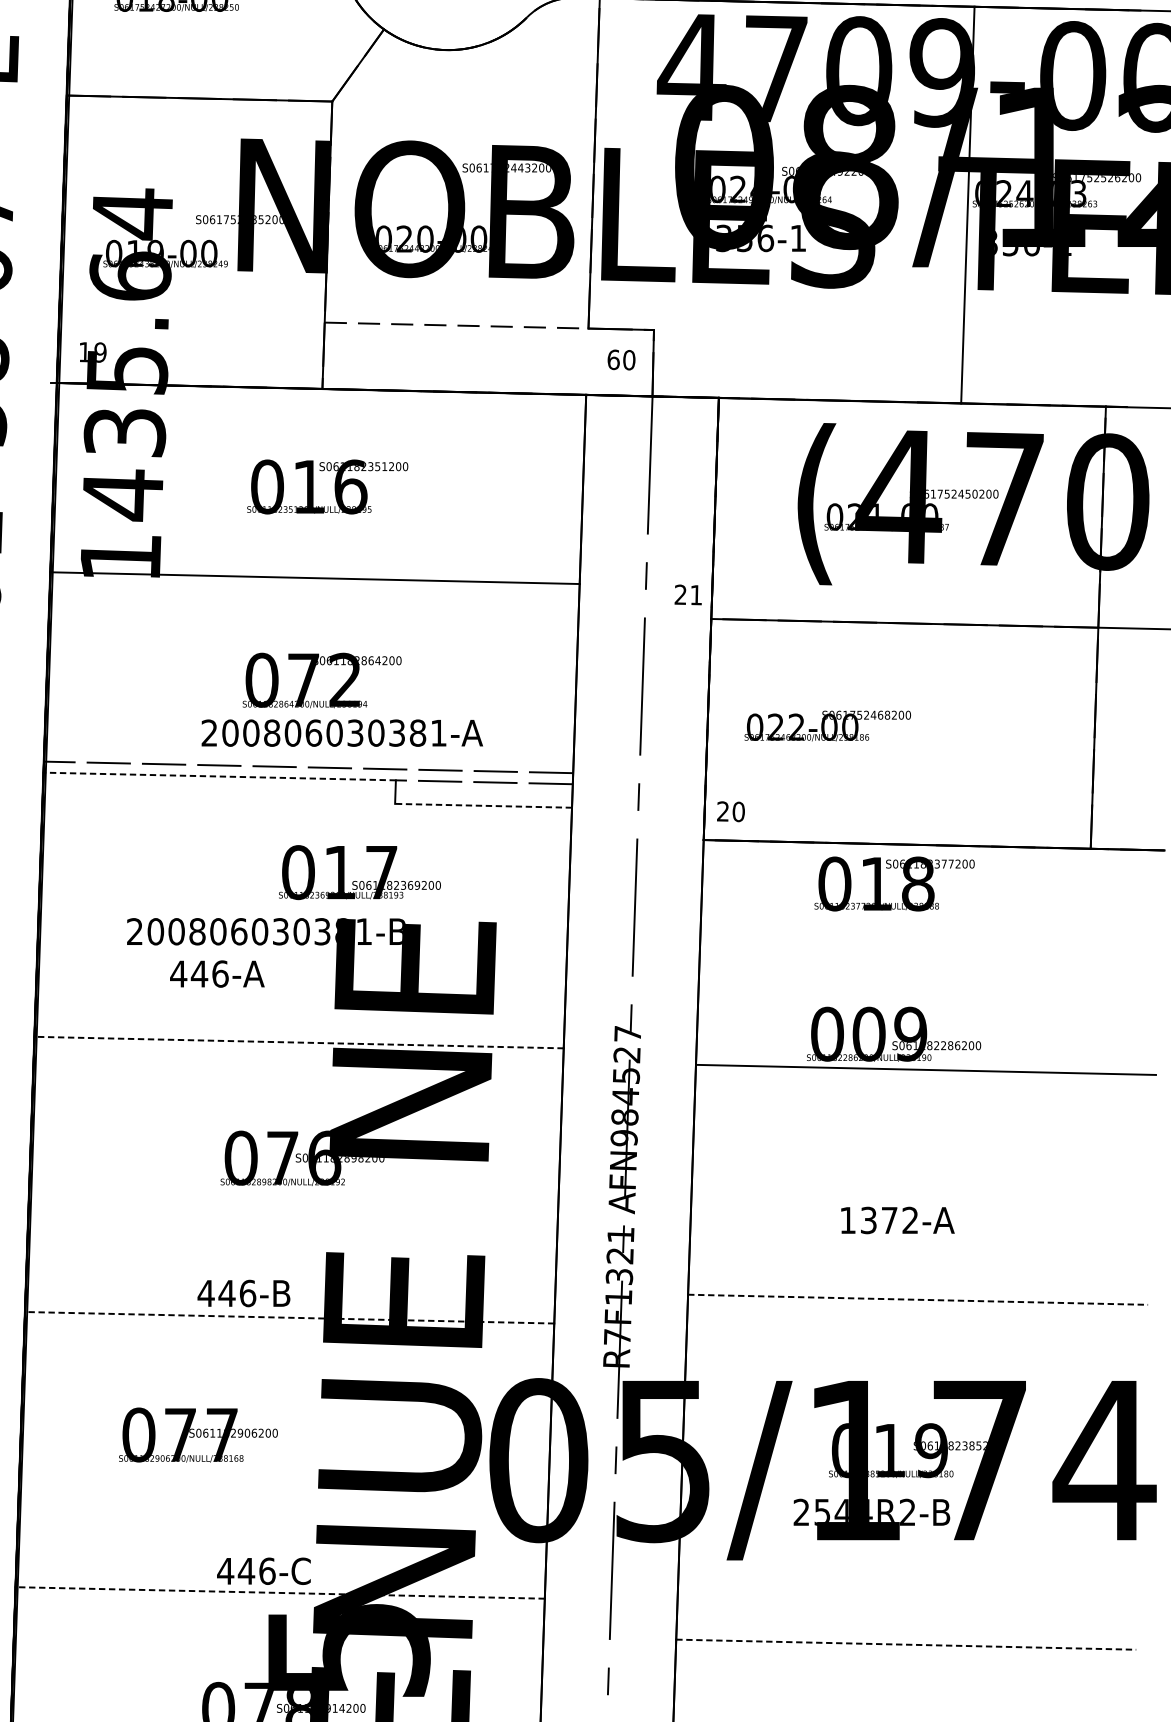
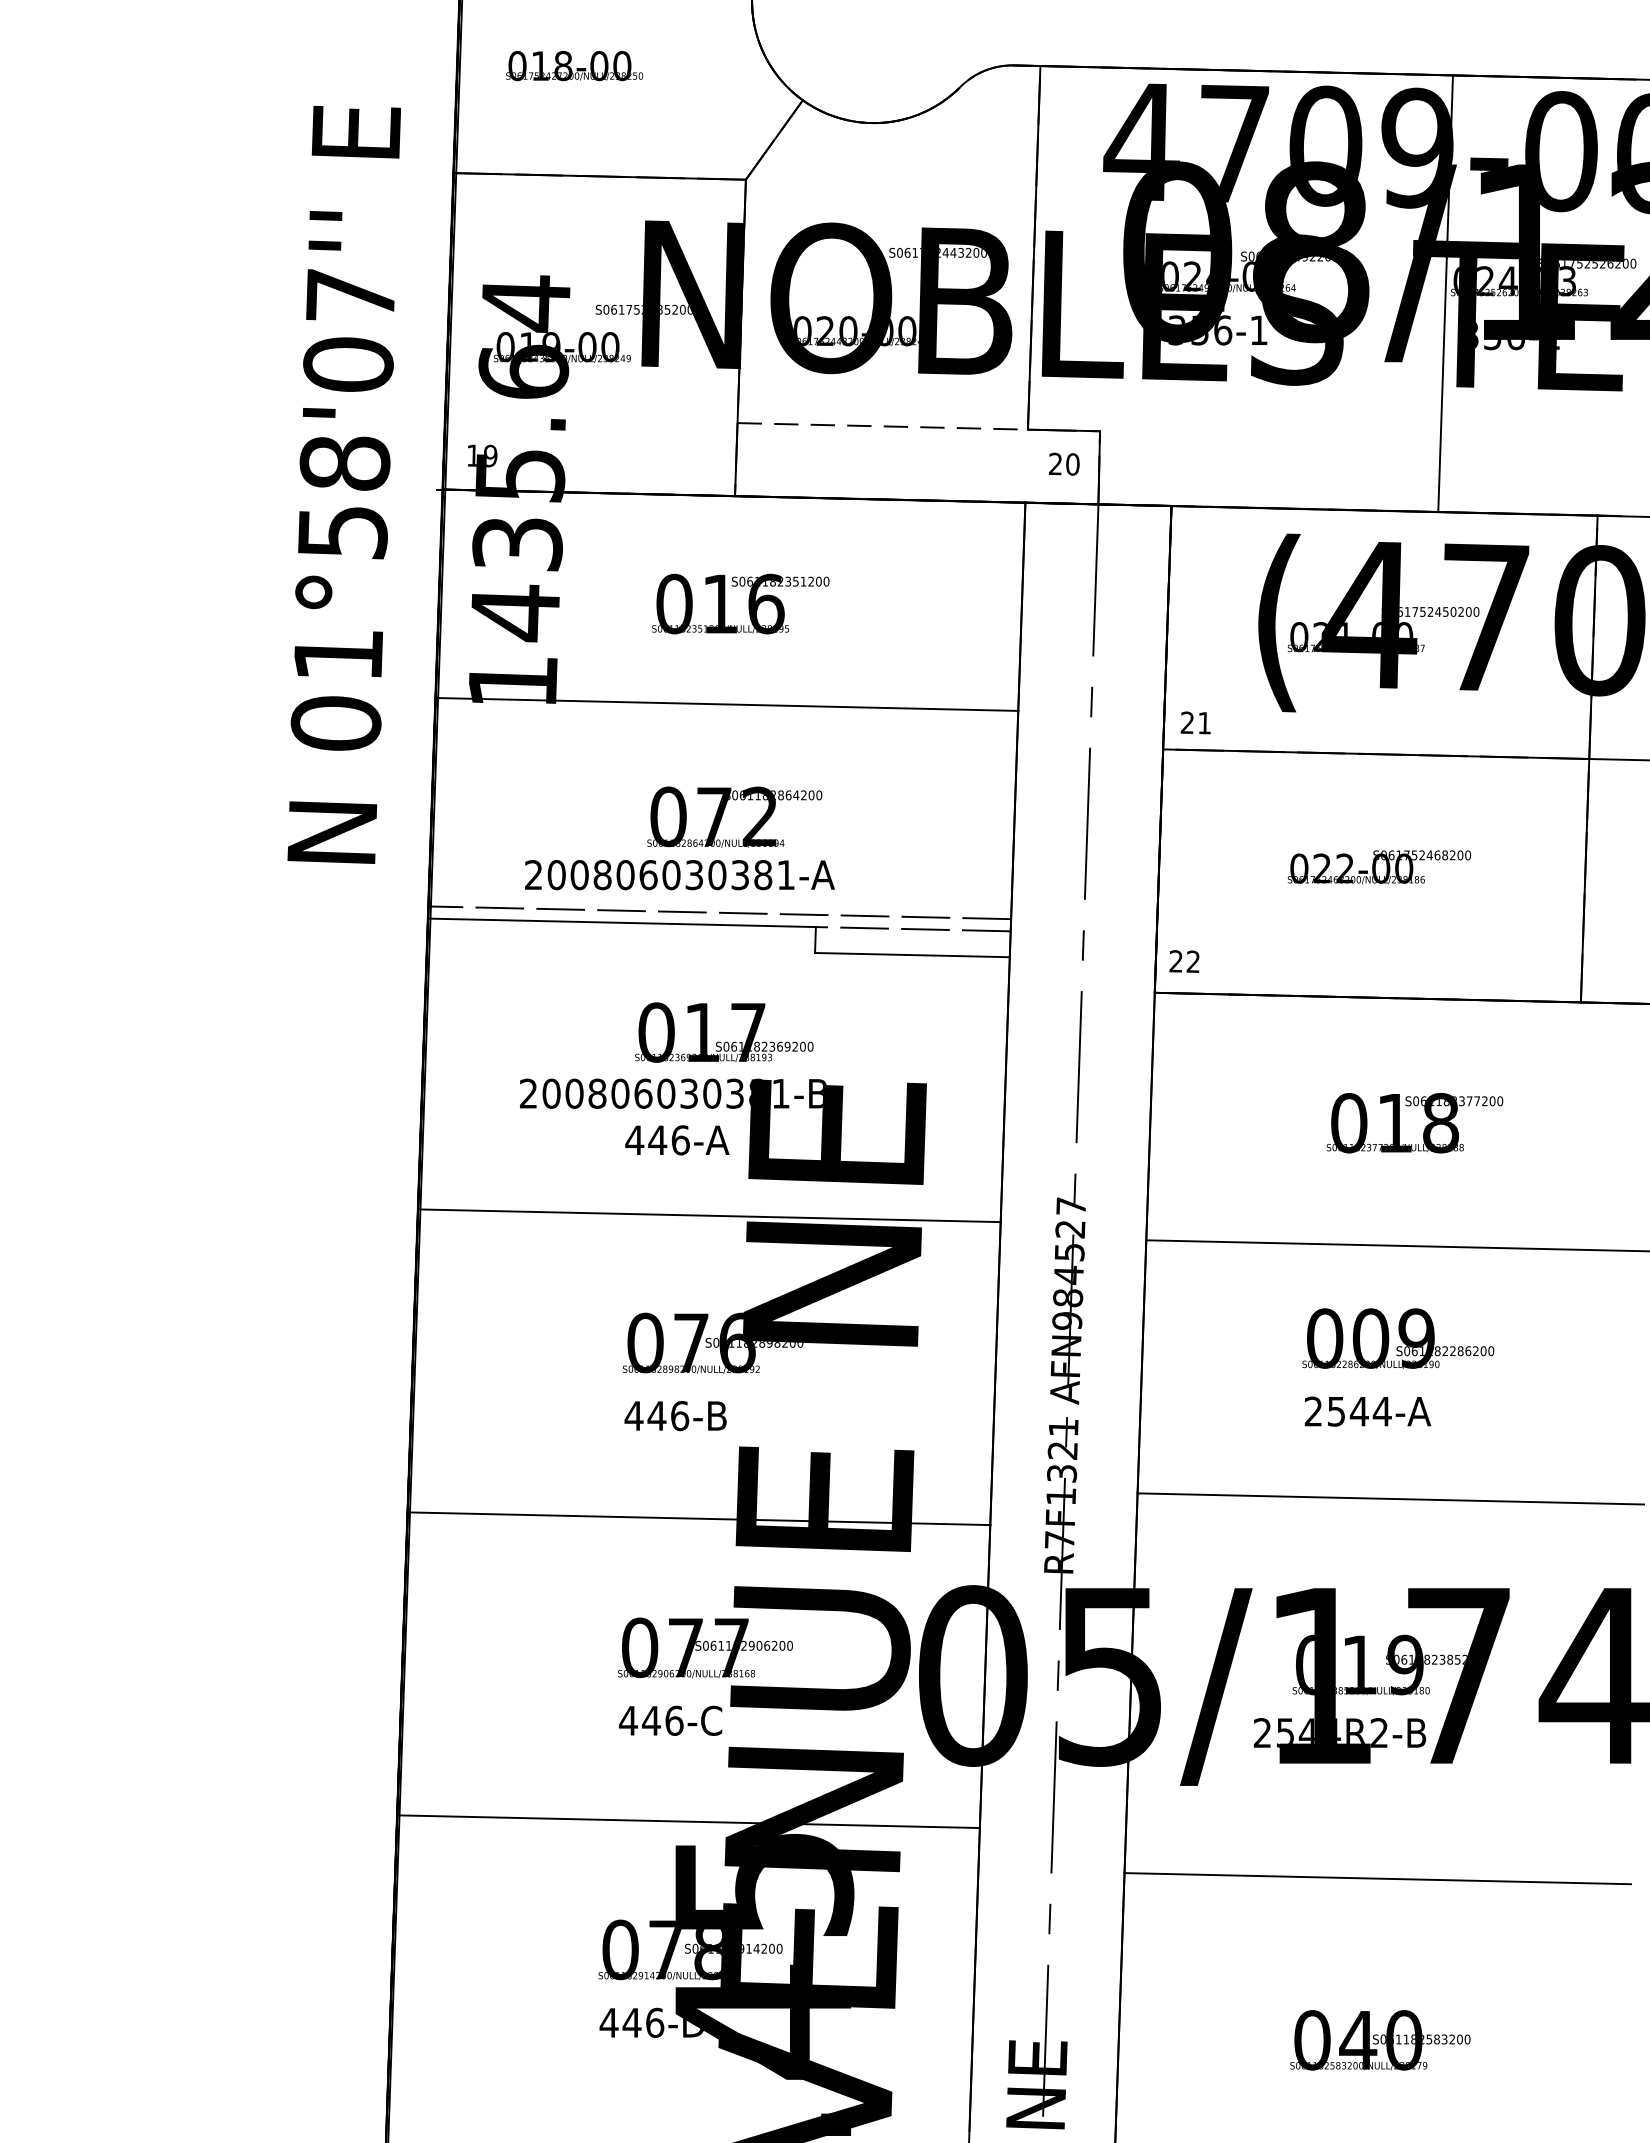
text: (613, 359) -> (1055, 463), 60 -> 20
text: (688, 594) -> (1195, 722), moved
text: (827, 726) -> (1379, 867), moved
text: (341, 733) -> (679, 875), moved
line: (220, 776) -> (622, 922), dashed -> solid
line: (482, 806) -> (911, 955), dashed -> solid
text: (738, 811) -> (1193, 961), 20 -> 22
text: (360, 872) -> (724, 1032), moved
text: (894, 884) -> (1414, 1123), moved
text: (217, 974) -> (677, 1140), moved
text: (894, 1034) -> (1398, 1338), moved
line: (298, 1042) -> (708, 1215), dashed -> solid
text: (878, 1220) -> (1347, 1411), 1372-A -> 2544-A
text: (243, 1293) -> (675, 1416), moved
line: (918, 1299) -> (1391, 1498), dashed -> solid
line: (289, 1317) -> (698, 1518), dashed -> solid
text: (198, 1434) -> (705, 1647), moved
text: (263, 1570) -> (670, 1720), moved
line: (280, 1592) -> (688, 1821), dashed -> solid
line: (906, 1644) -> (1378, 1878), dashed -> solid

